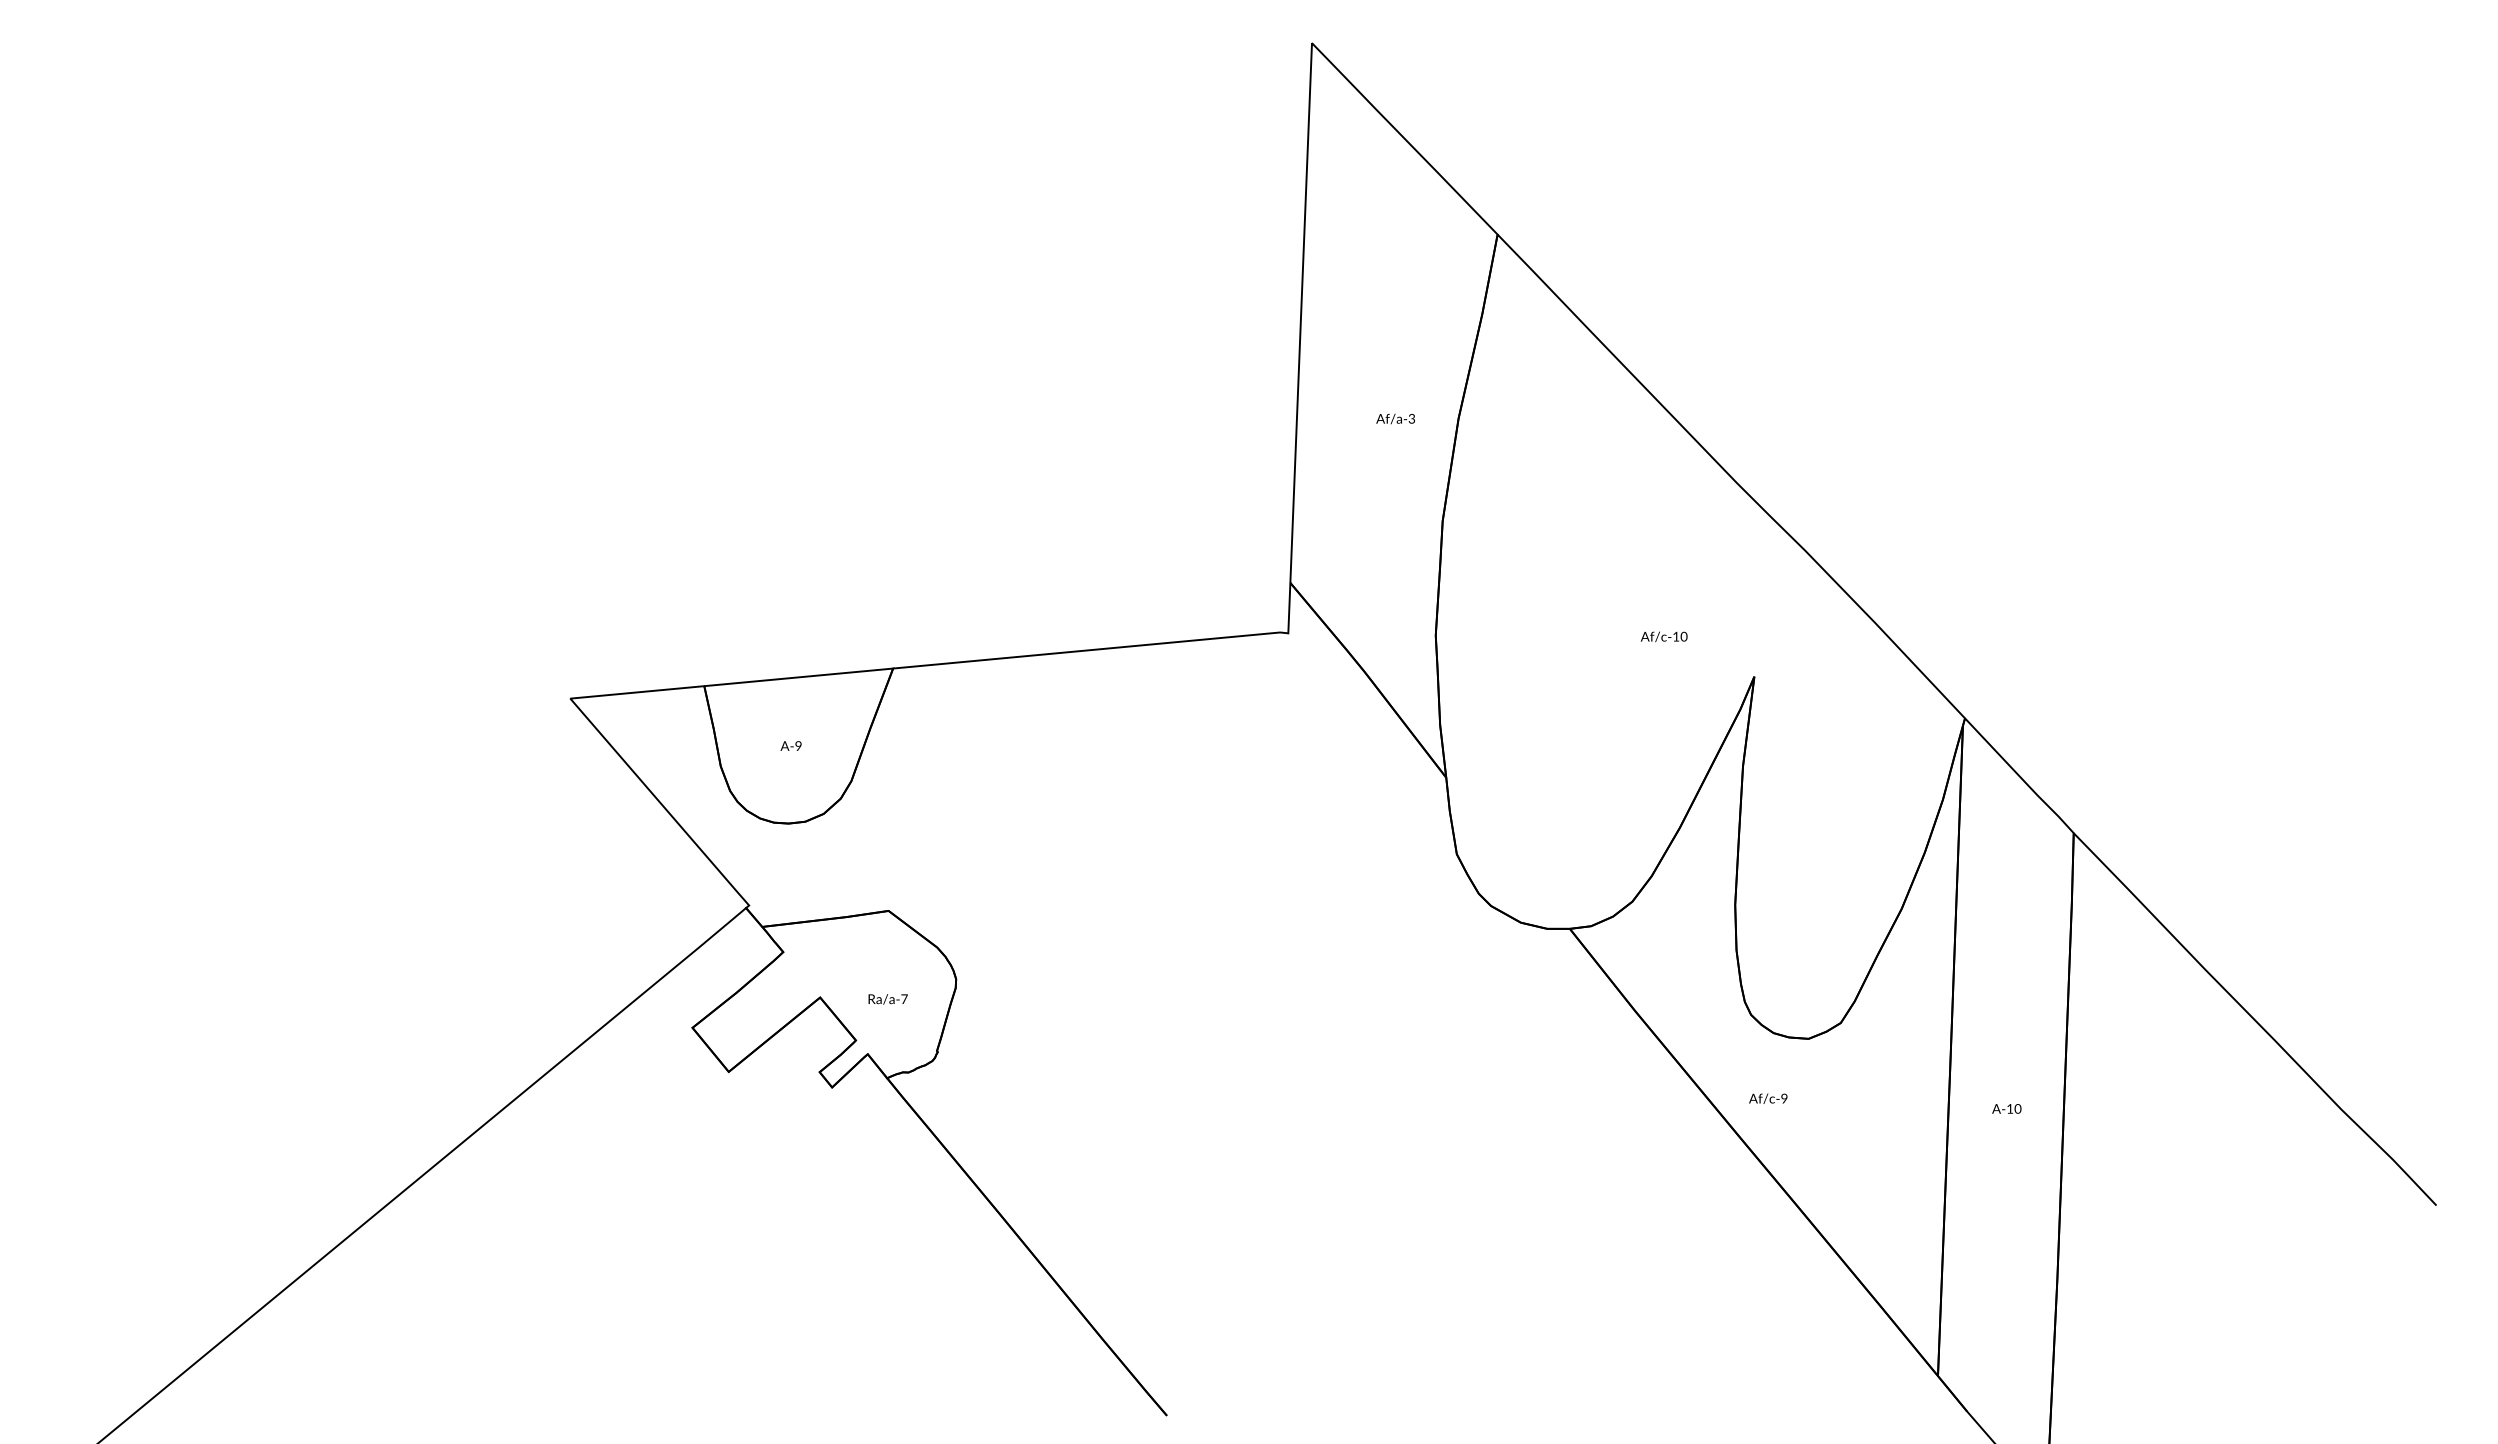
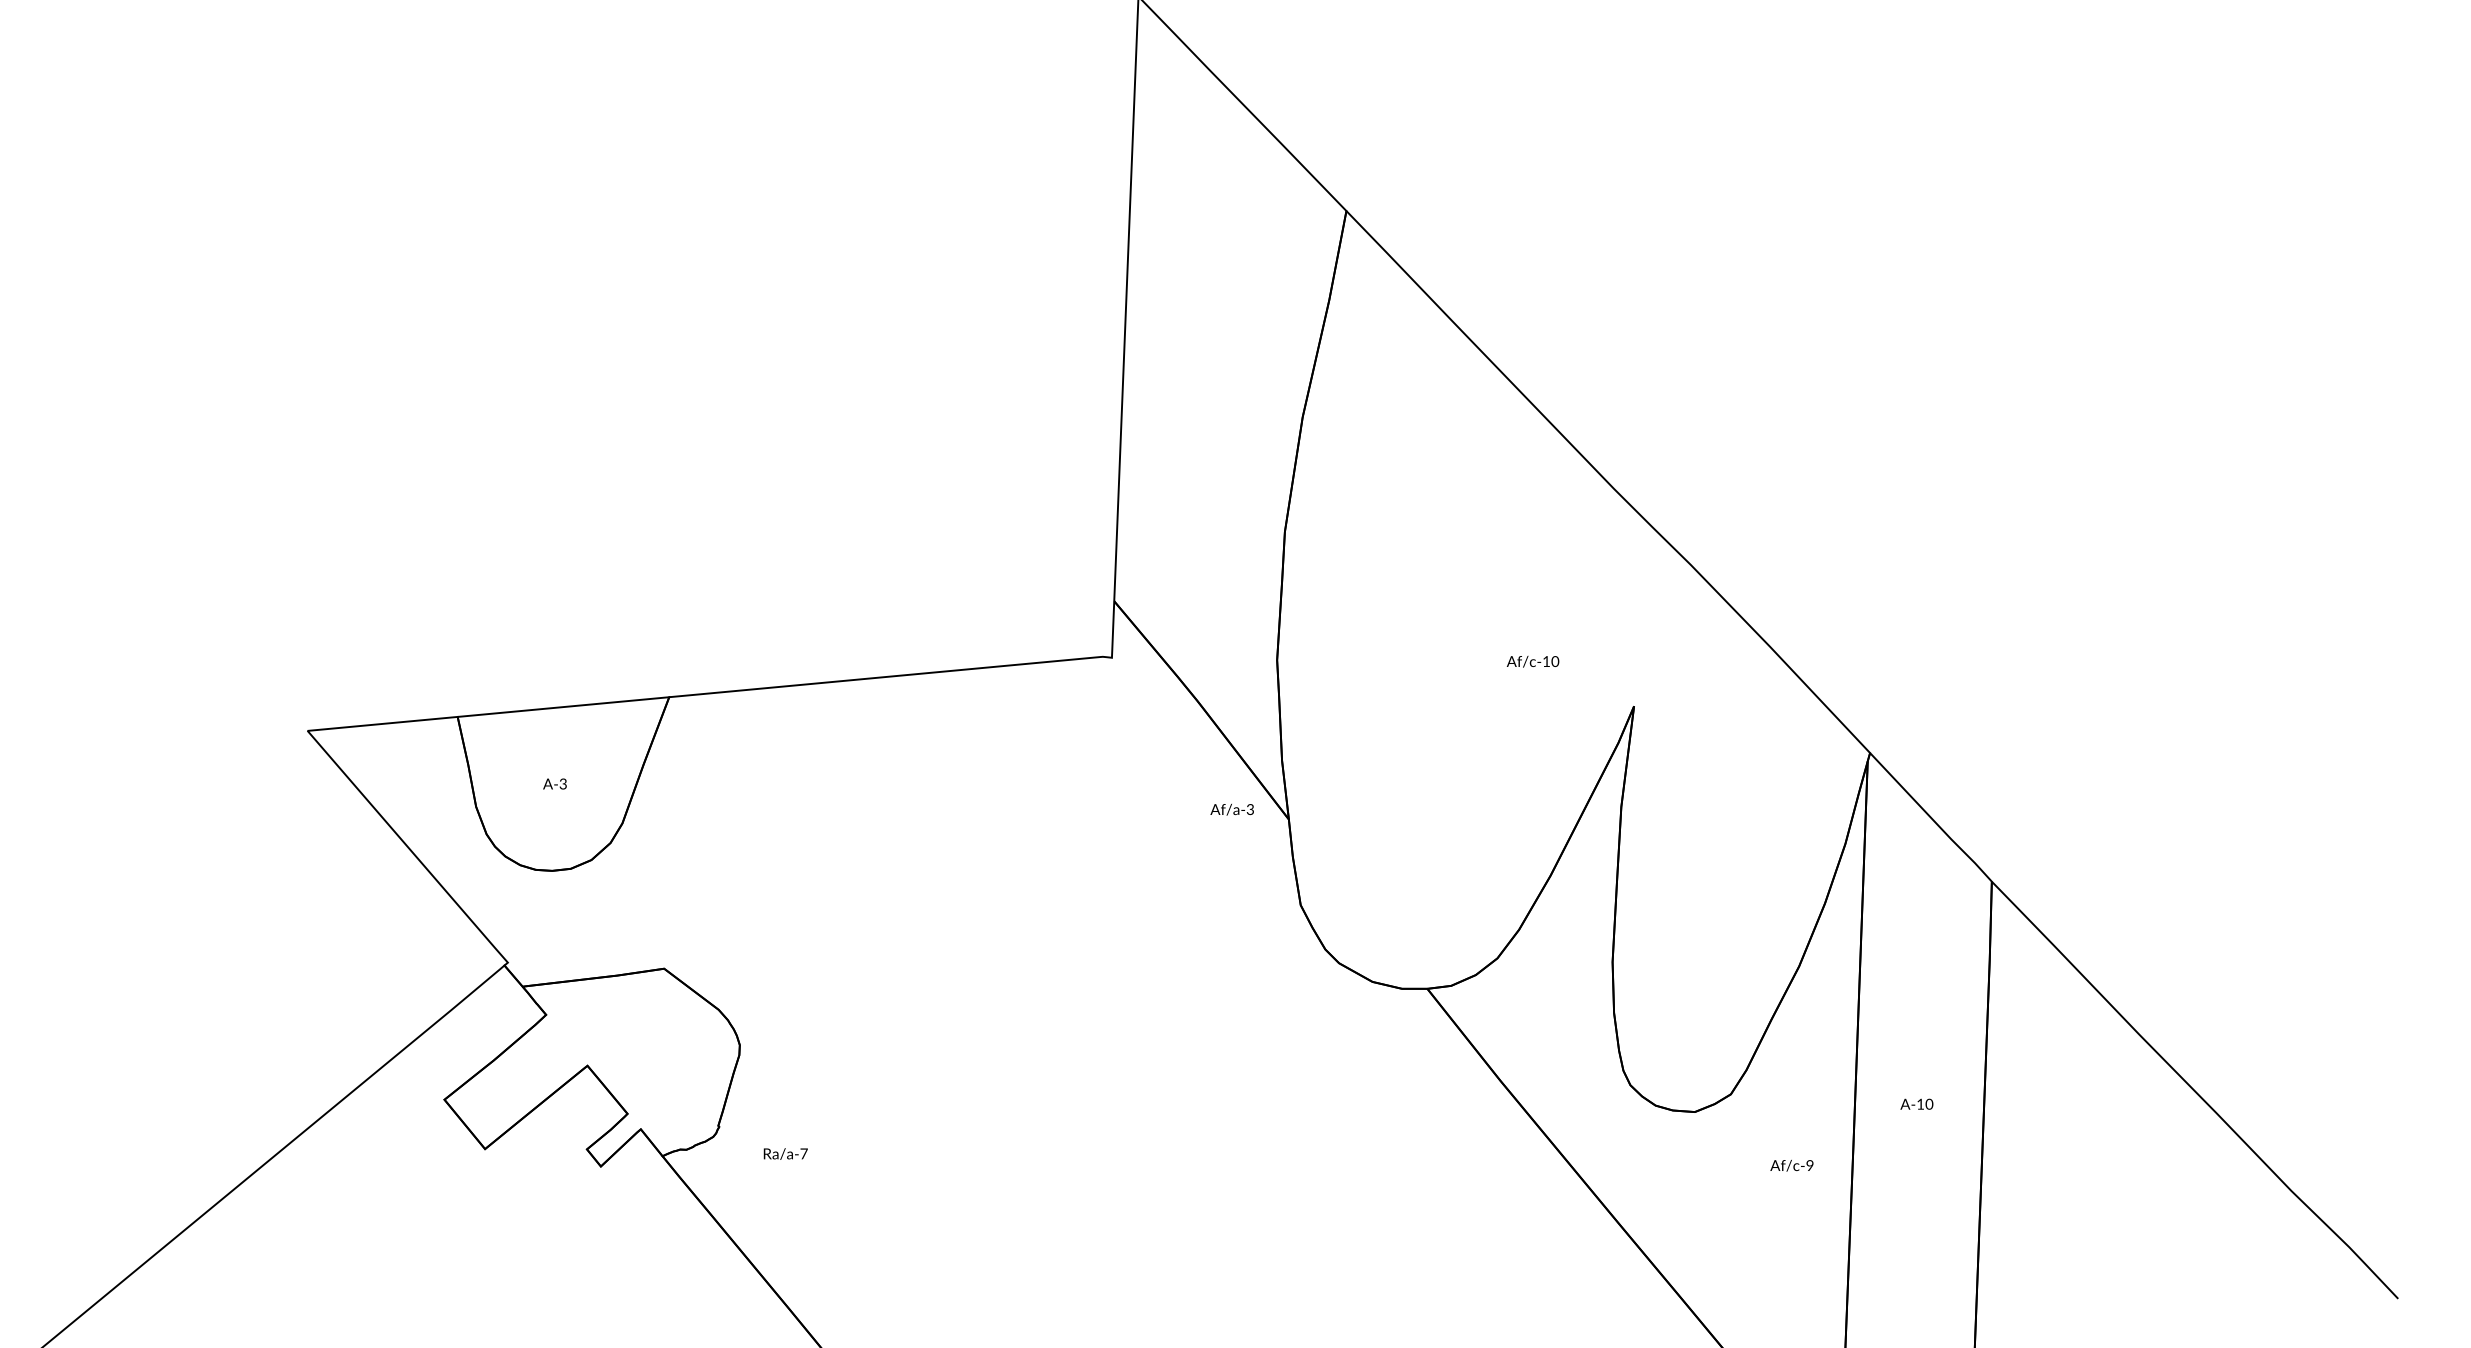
text: (1395, 418) -> (1232, 809), moved
text: (798, 746) -> (563, 784), A-9 -> A-3
text: (887, 999) -> (785, 1154), moved
text: (1768, 1098) -> (1792, 1165), moved
text: (2006, 1108) -> (1916, 1103), moved

